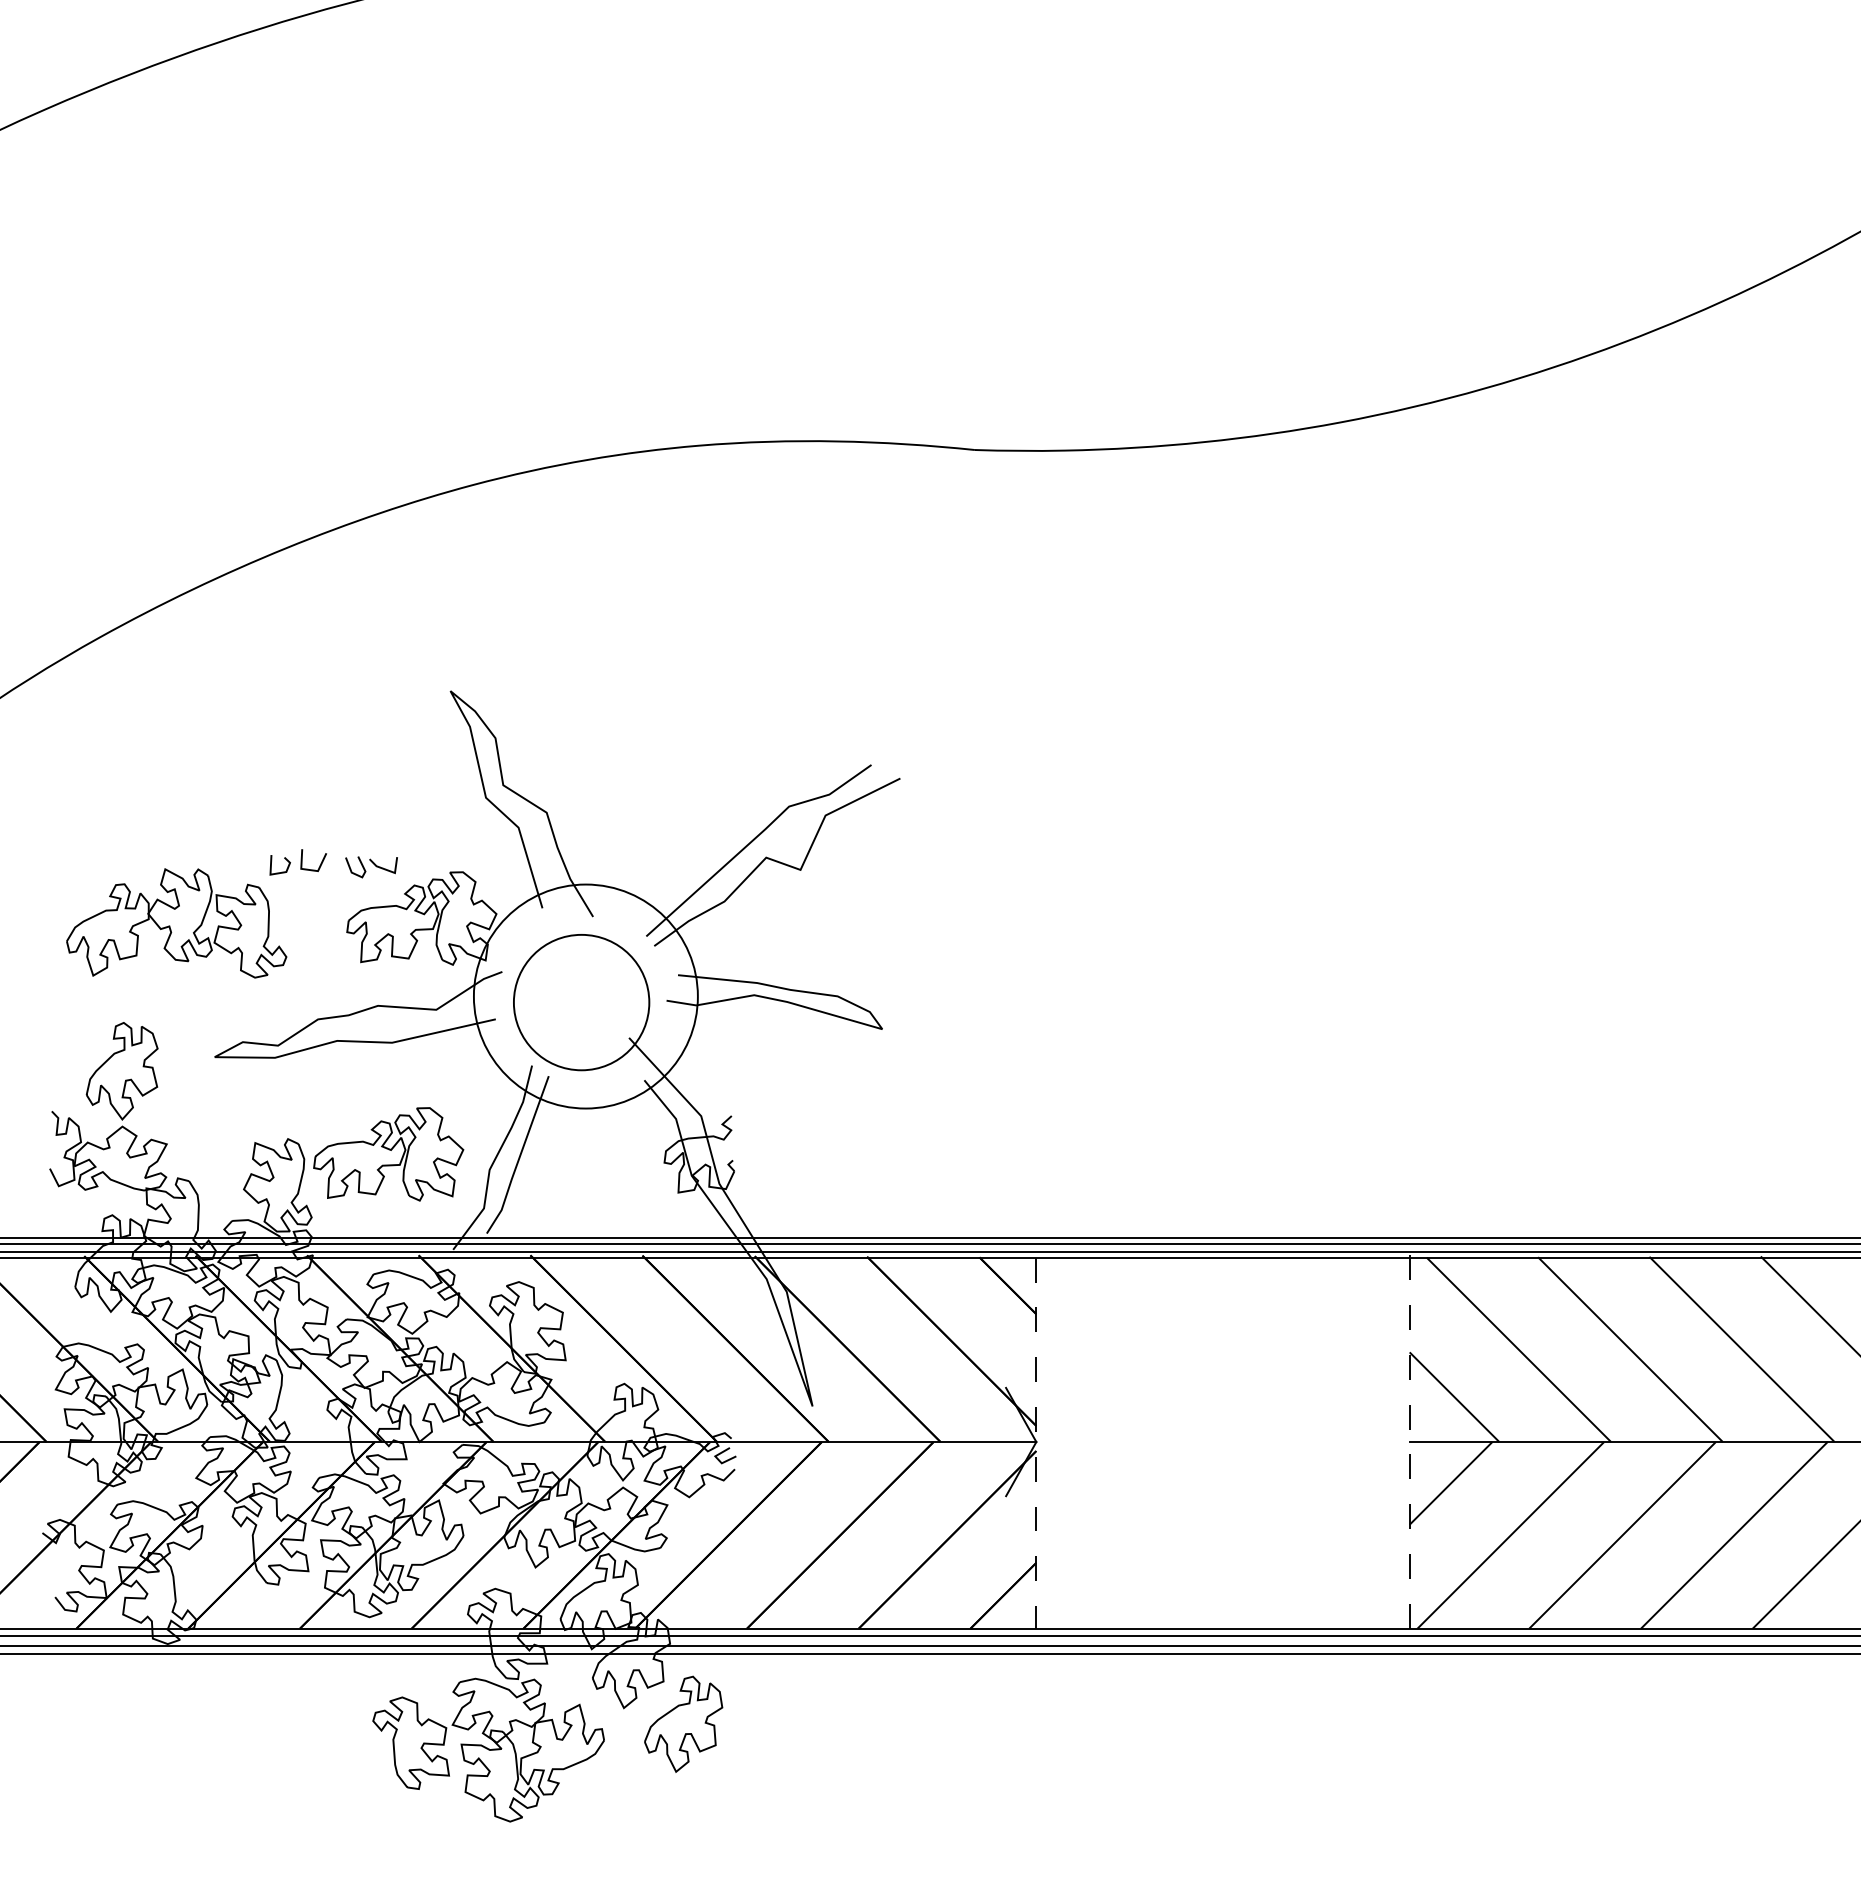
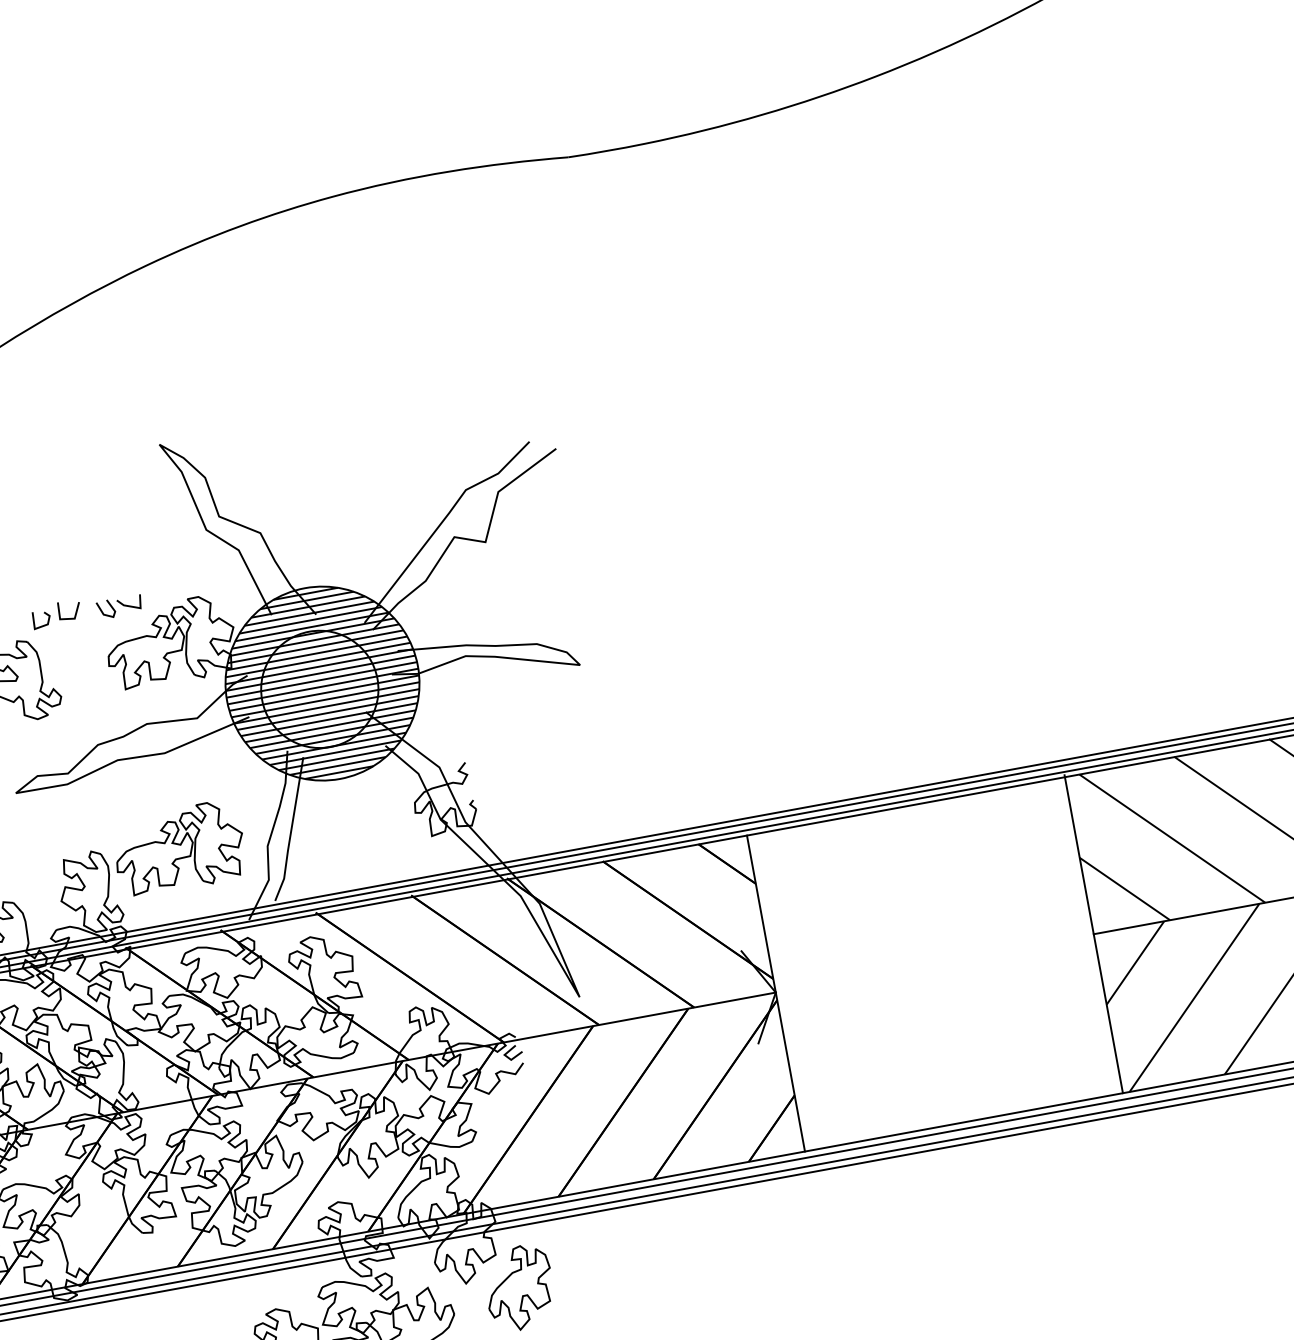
hatch: (585, 996) -> (322, 683), added
line: (1409, 1442) -> (1093, 934), dashed -> solid
line: (1036, 1443) -> (776, 993), dashed -> solid

